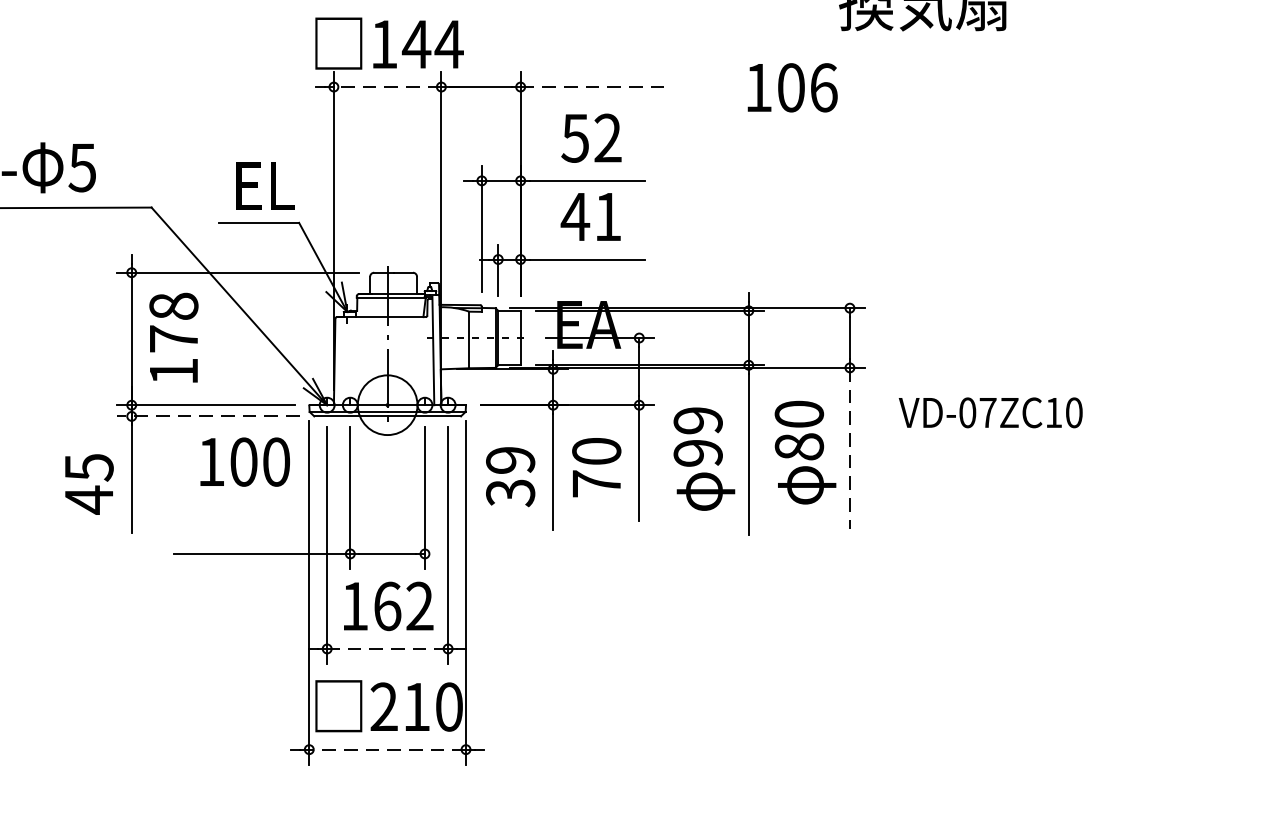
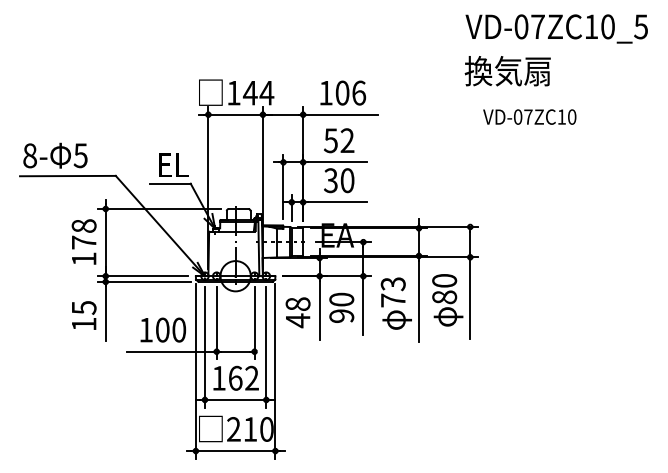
line: (387, 86) -> (235, 114), dashed -> solid
line: (594, 86) -> (340, 114), dashed -> solid
text: (793, 86) -> (343, 92), moved
text: (590, 216) -> (338, 180), 41 -> 30
text: (172, 336) -> (83, 241), moved
text: (990, 411) -> (529, 116), moved
line: (208, 415) -> (144, 281), dashed -> solid
text: (696, 437) -> (392, 292), 99 -> 73
line: (850, 449) -> (470, 298), dashed -> solid
text: (243, 460) -> (162, 329), moved
text: (509, 476) -> (297, 312), 39 -> 48
text: (596, 482) -> (341, 315), 70 -> 90
text: (89, 500) -> (84, 324), 45 -> 15
line: (387, 648) -> (235, 399), dashed -> solid
line: (387, 750) -> (235, 451), dashed -> solid

